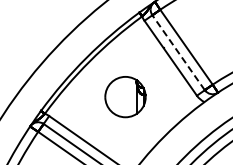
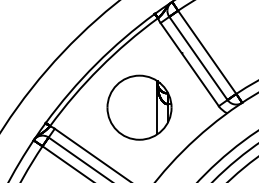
line: (178, 52) -> (198, 58), dashed -> solid
part: (125, 96) -> (139, 107), size x1.43

